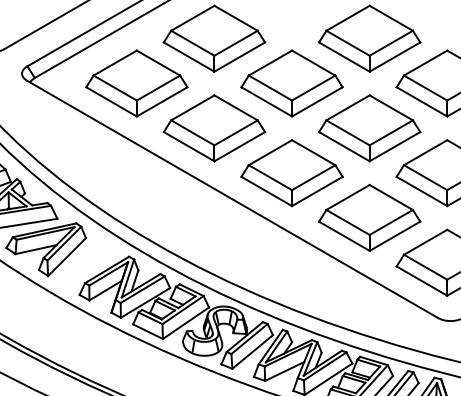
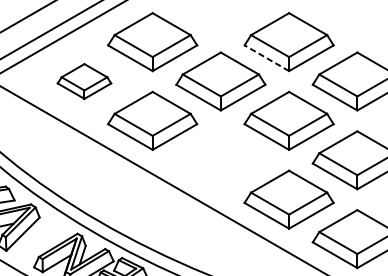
line: (343, 56) -> (266, 57), solid -> dashed
part: (136, 83) -> (84, 81), size x0.6
part: (291, 173) -> (220, 160), removed

